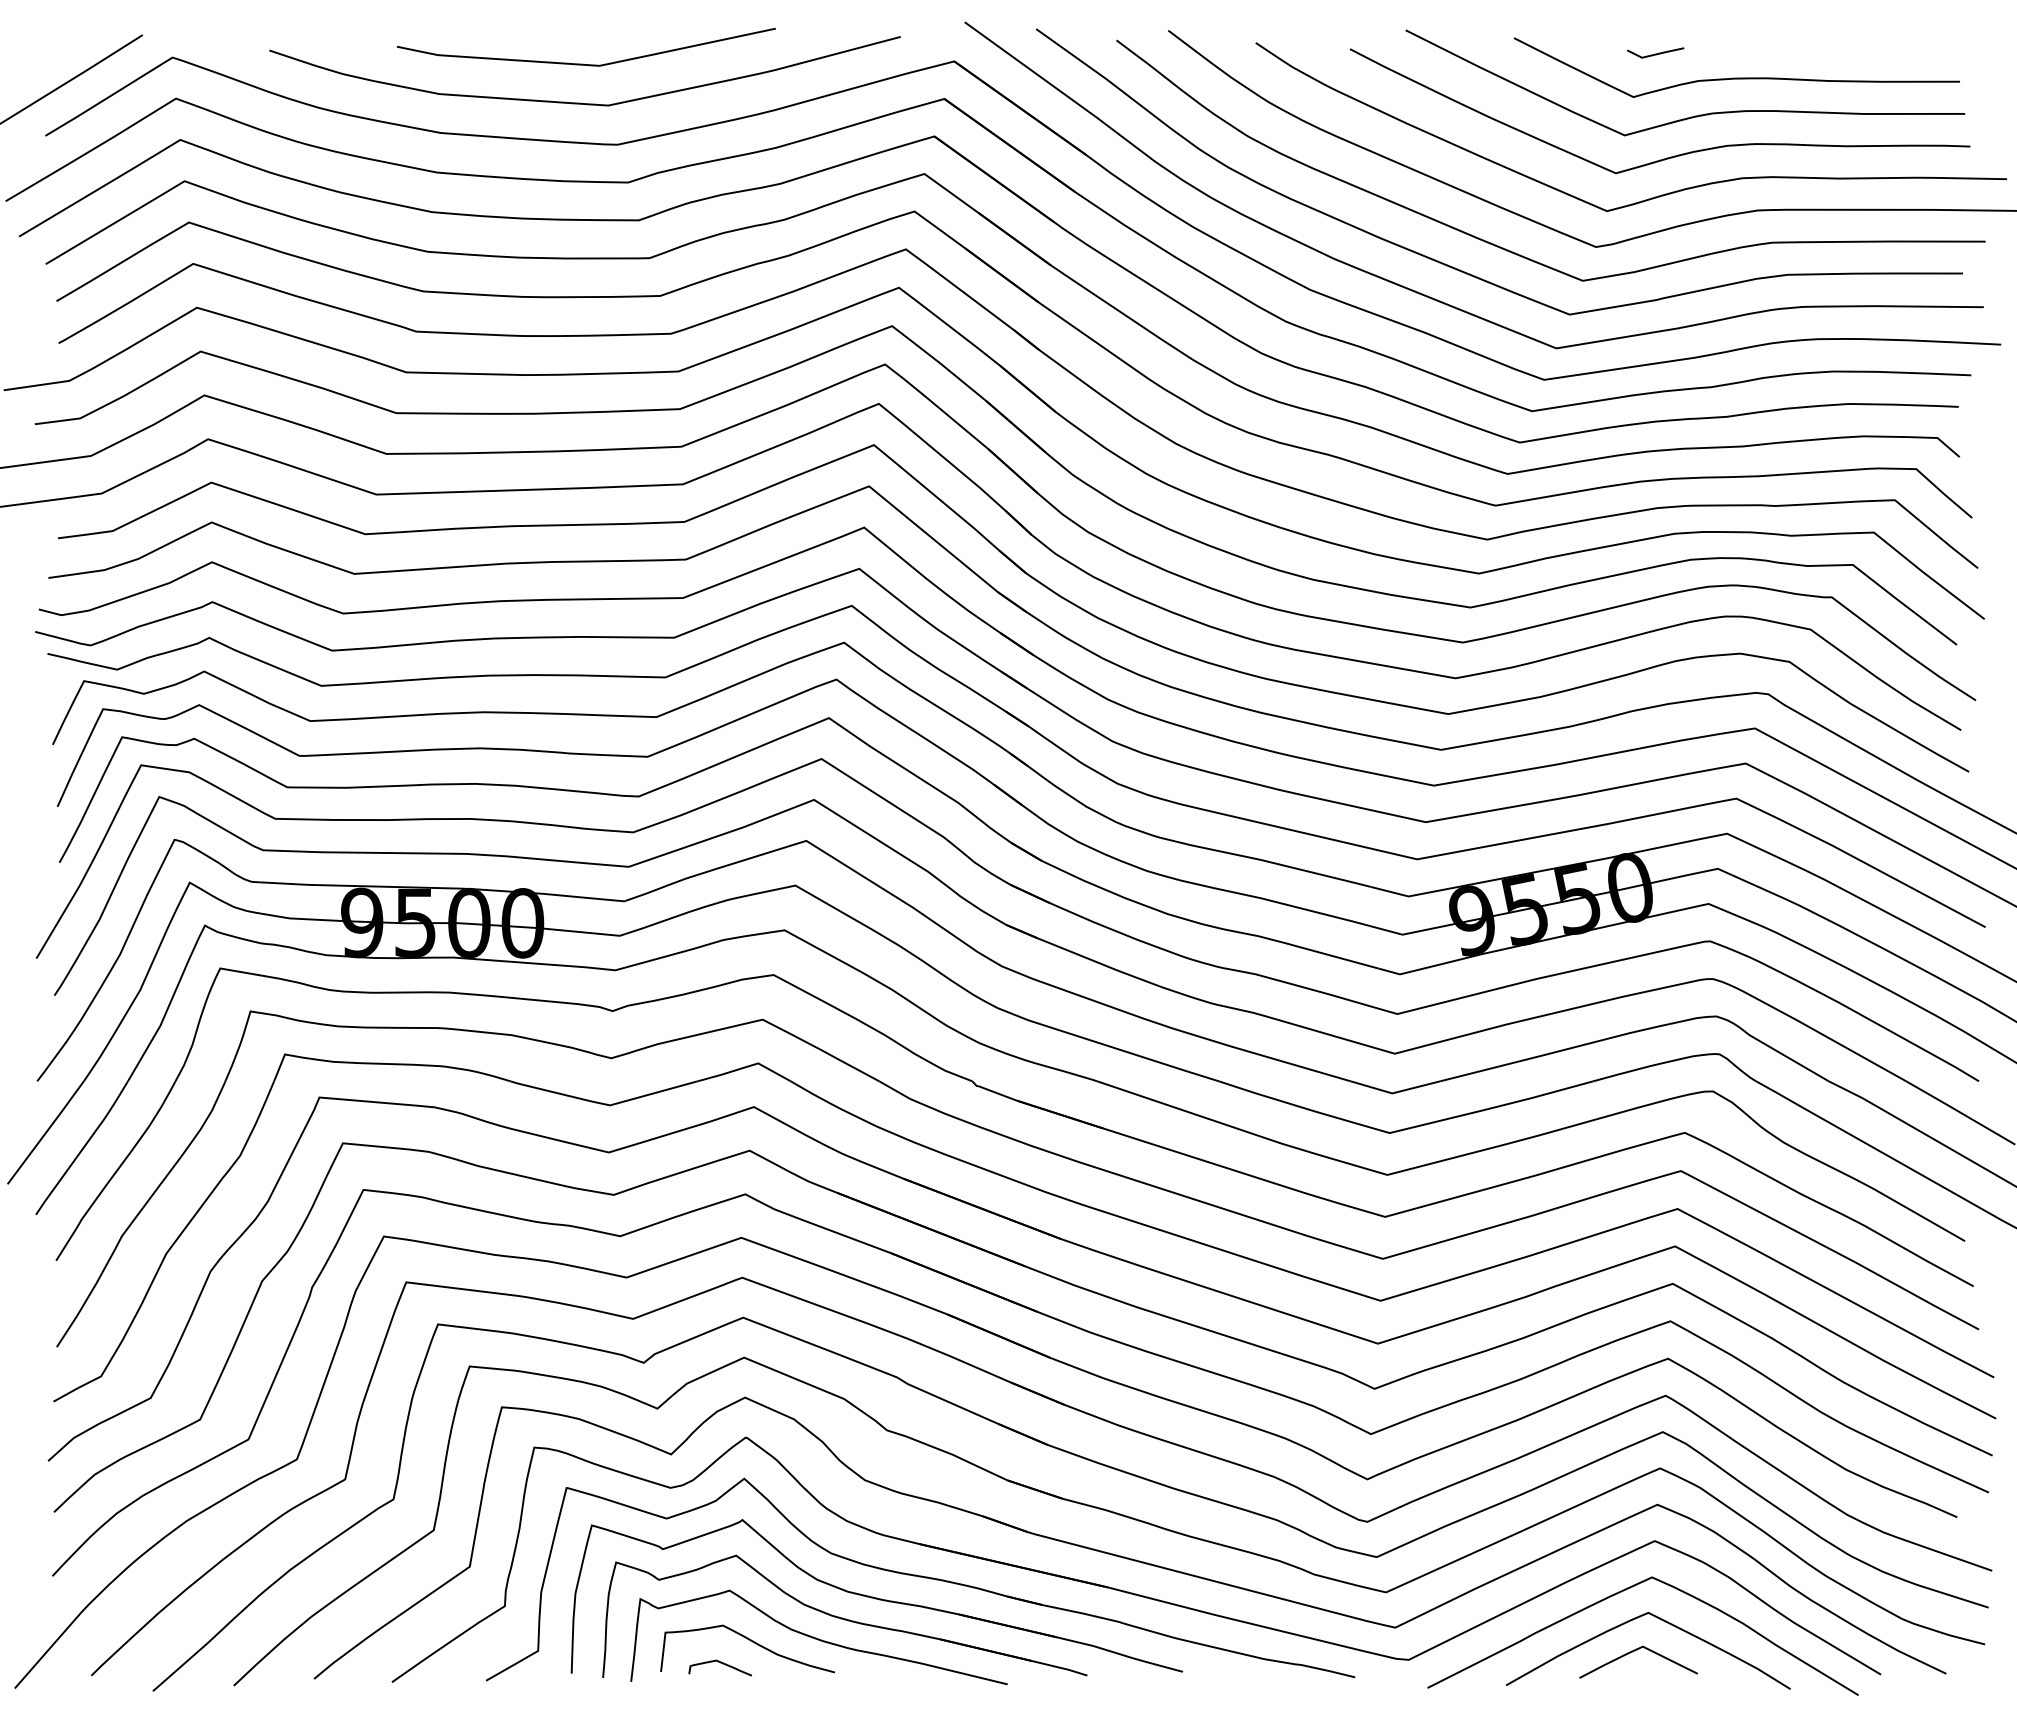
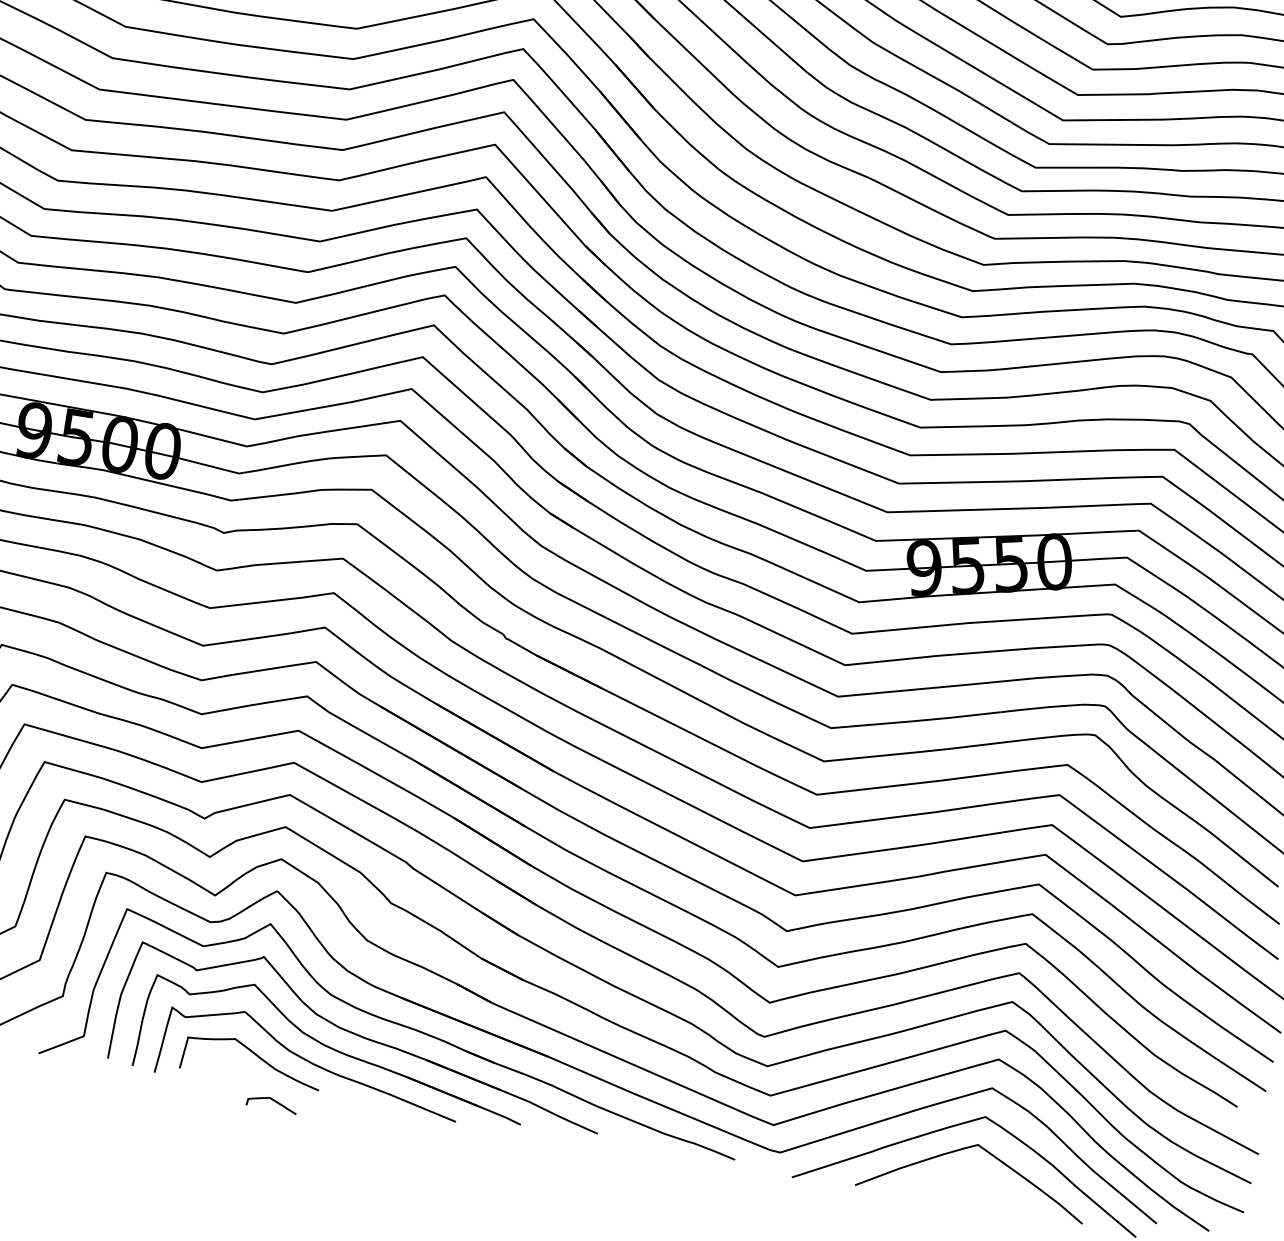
curve: (1634, 1651) -> (962, 1174), removed
curve: (720, 1663) -> (272, 1100), moved

